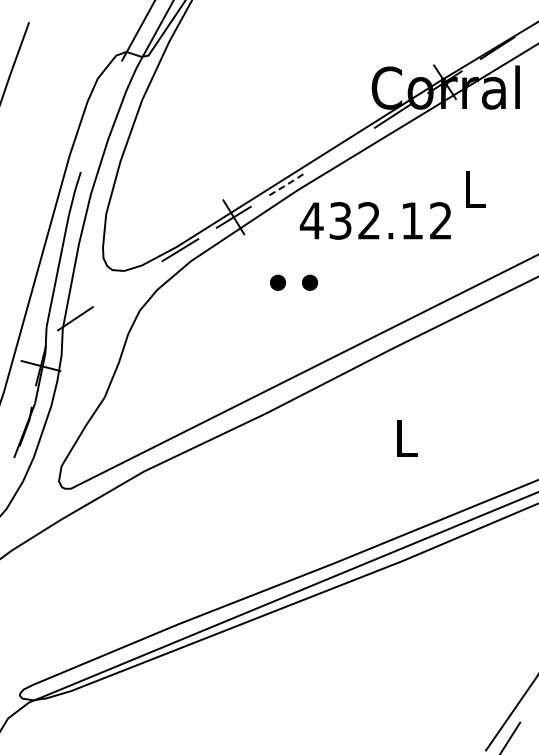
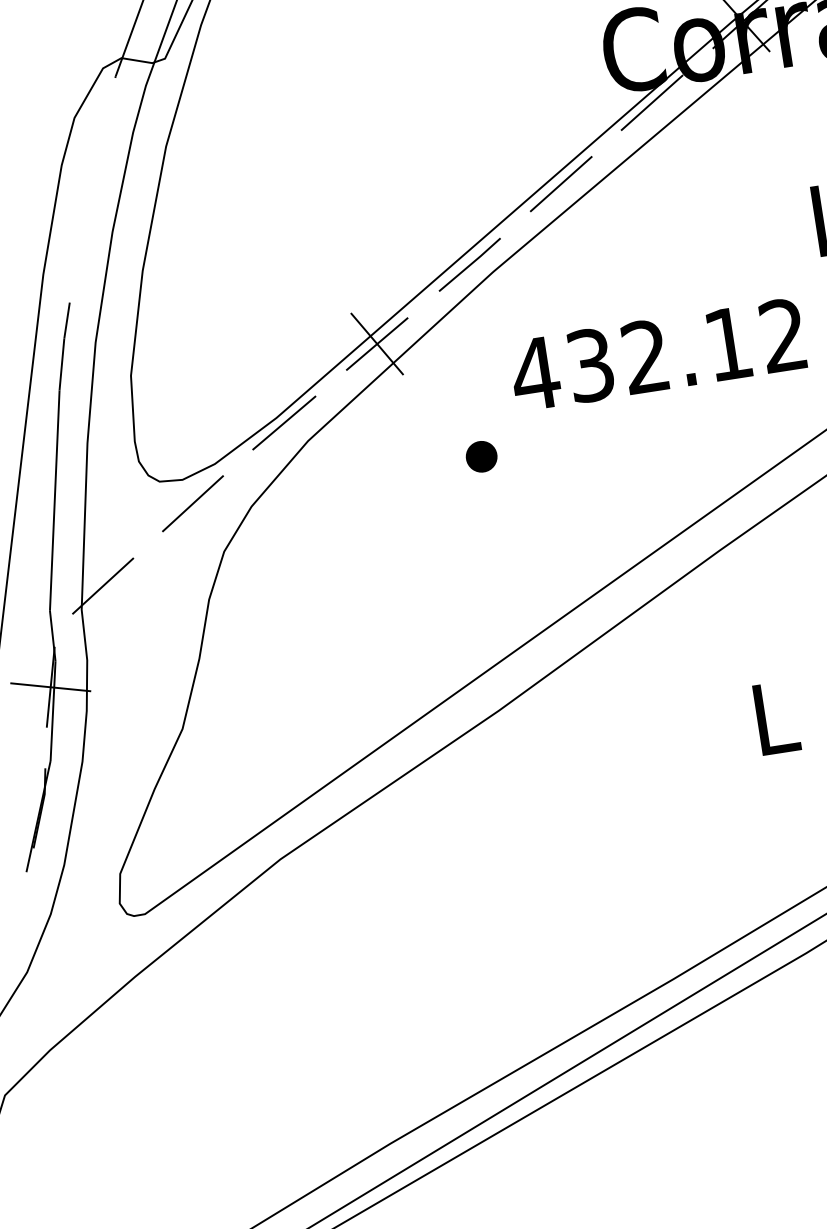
line: (339, 150) -> (560, 184), added
line: (288, 183) -> (472, 262), dashed -> solid
text: (374, 220) -> (655, 354), moved
part: (309, 282) -> (542, 446), removed
line: (127, 283) -> (192, 502), added

